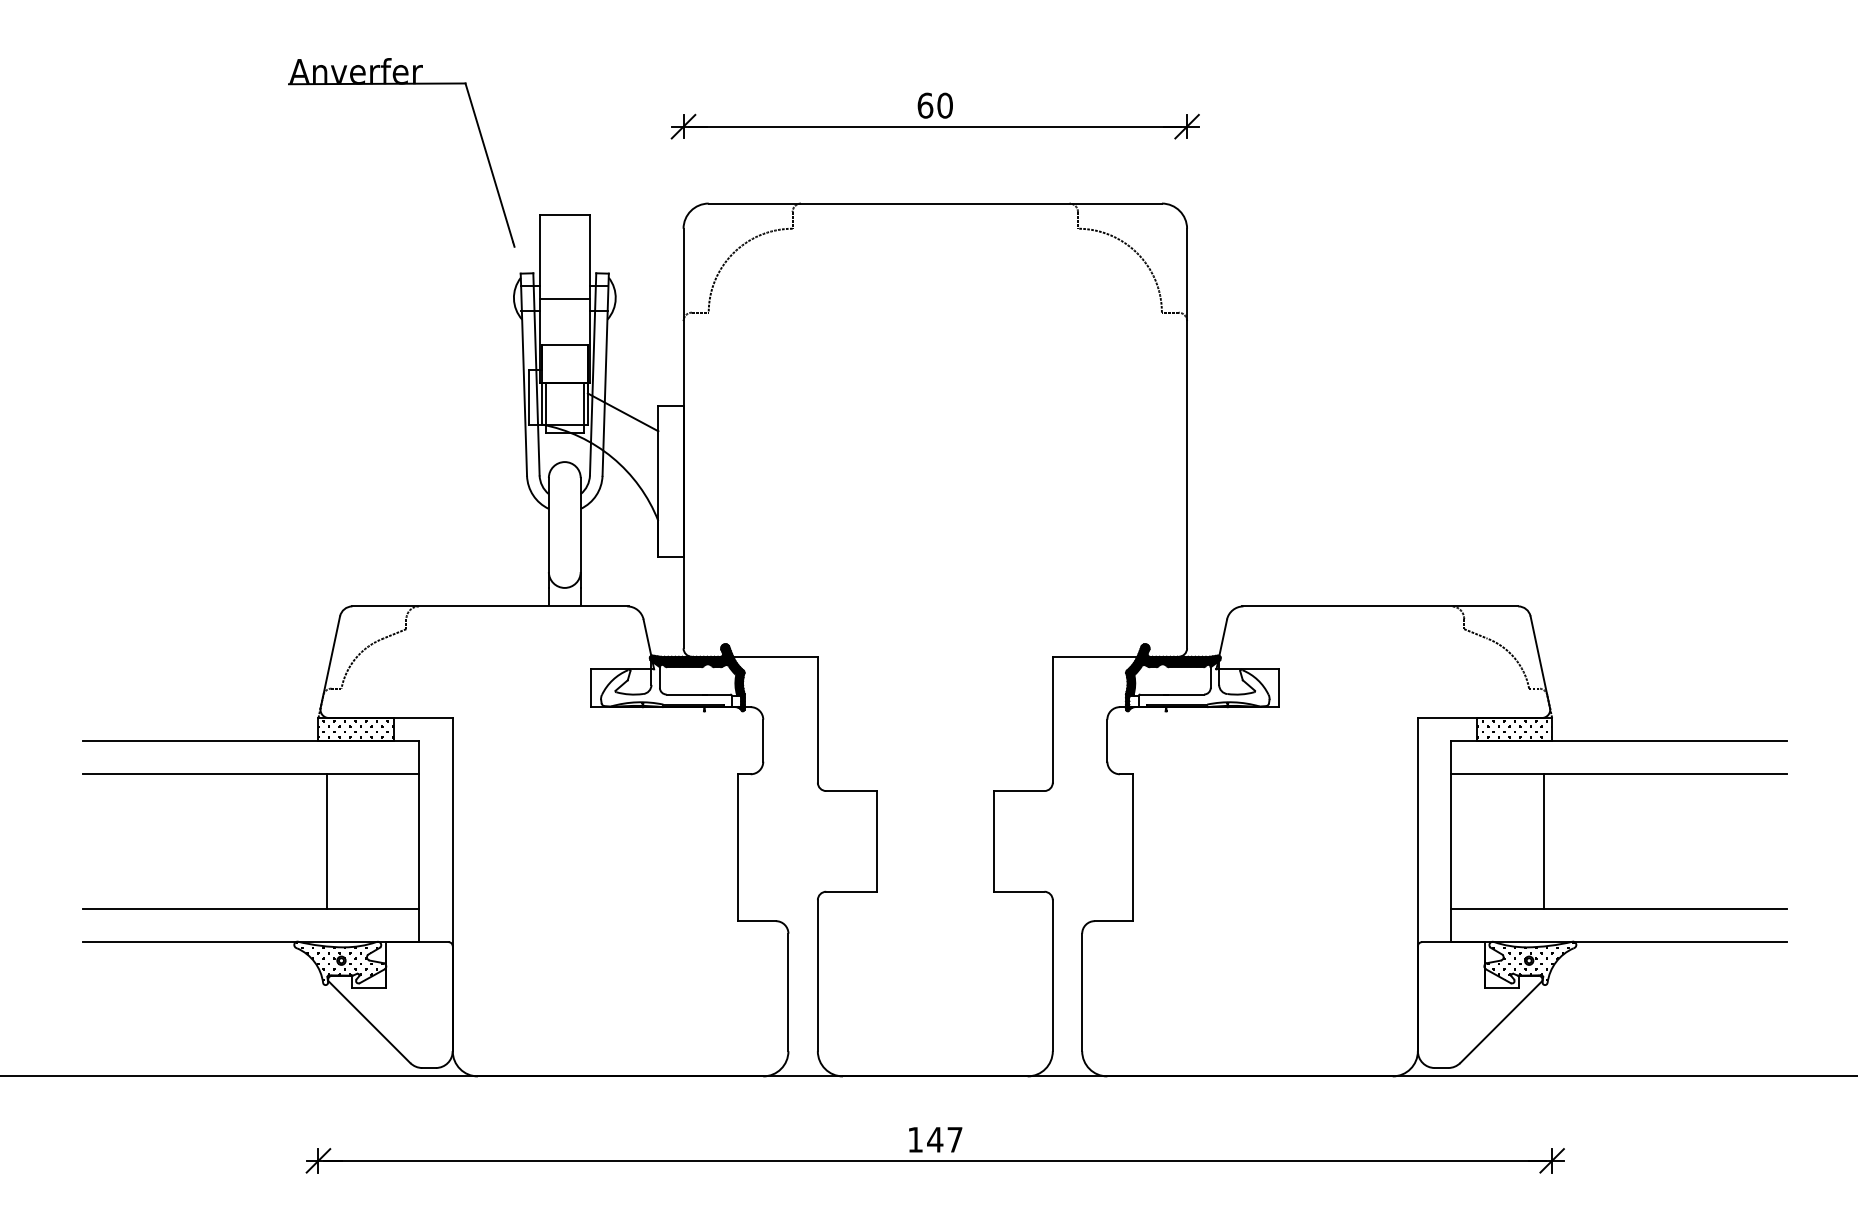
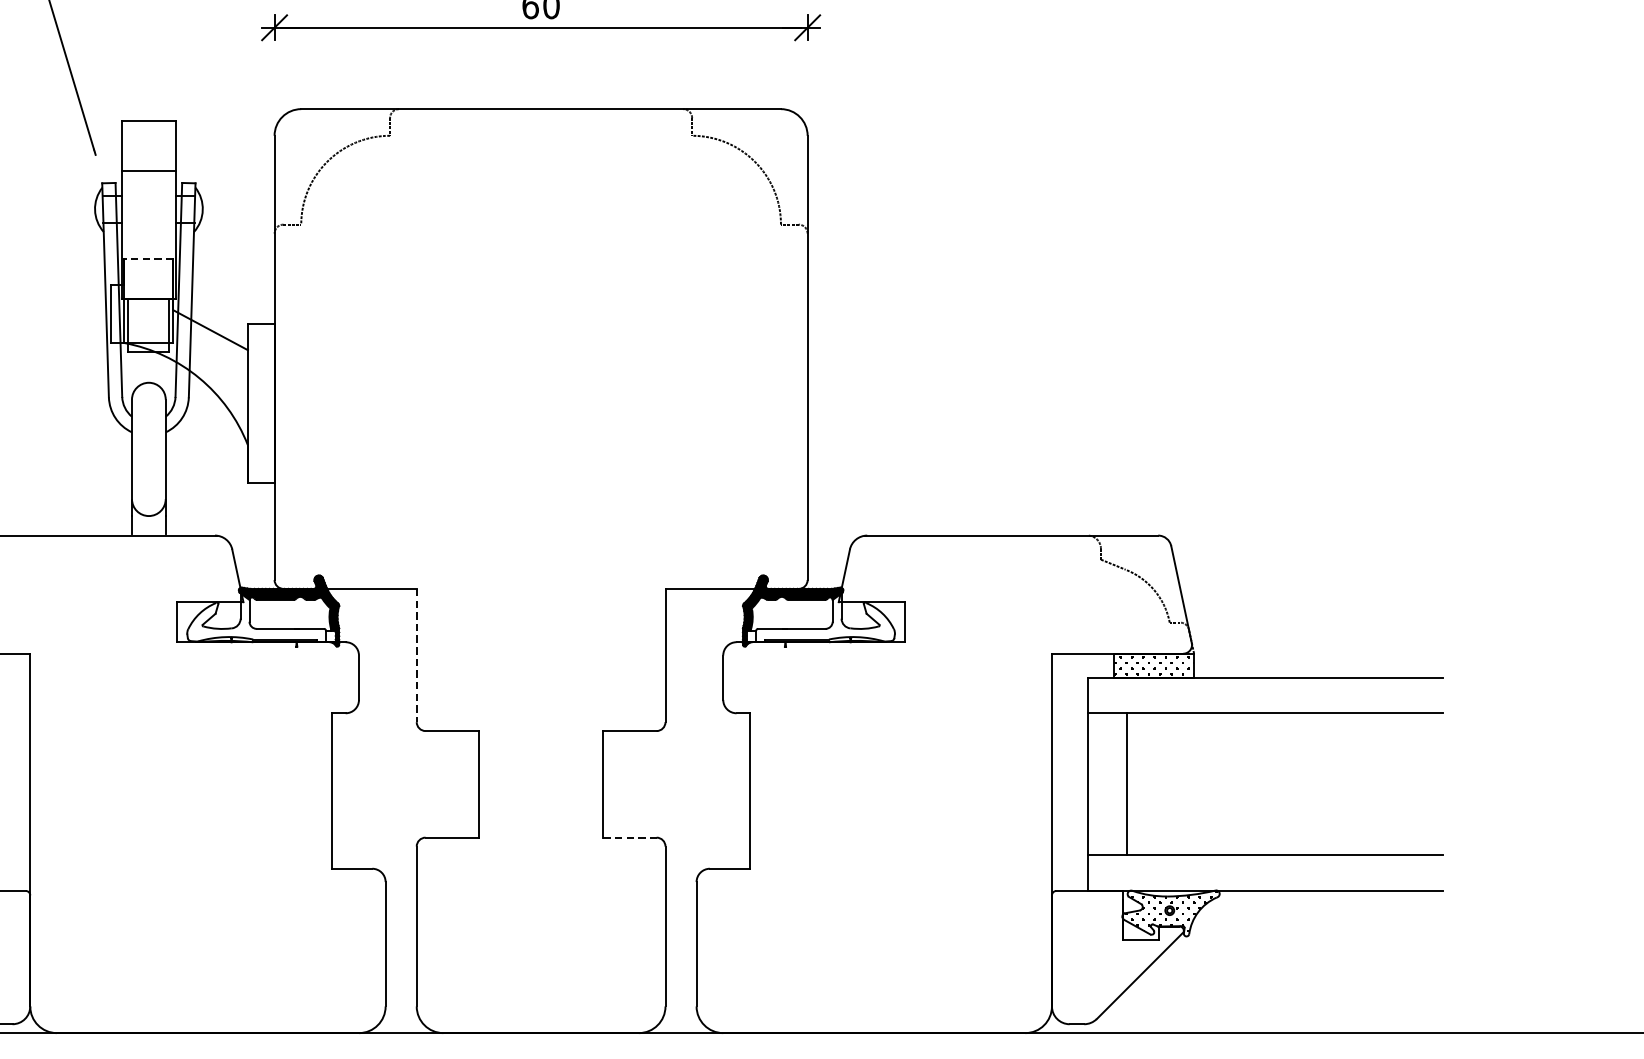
line: (564, 298) -> (148, 170), moved
line: (564, 344) -> (148, 258), solid -> dashed
line: (817, 719) -> (416, 655), solid -> dashed
line: (1543, 841) -> (1126, 784), moved
line: (1019, 891) -> (630, 837), solid -> dashed

